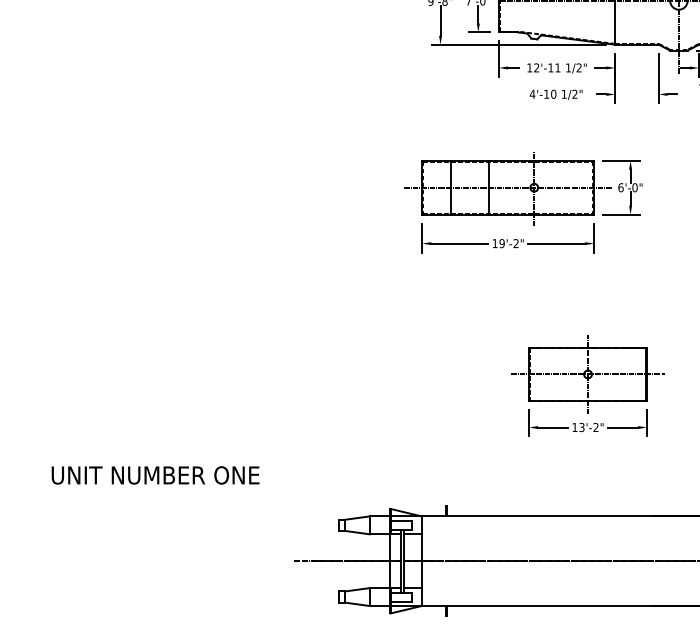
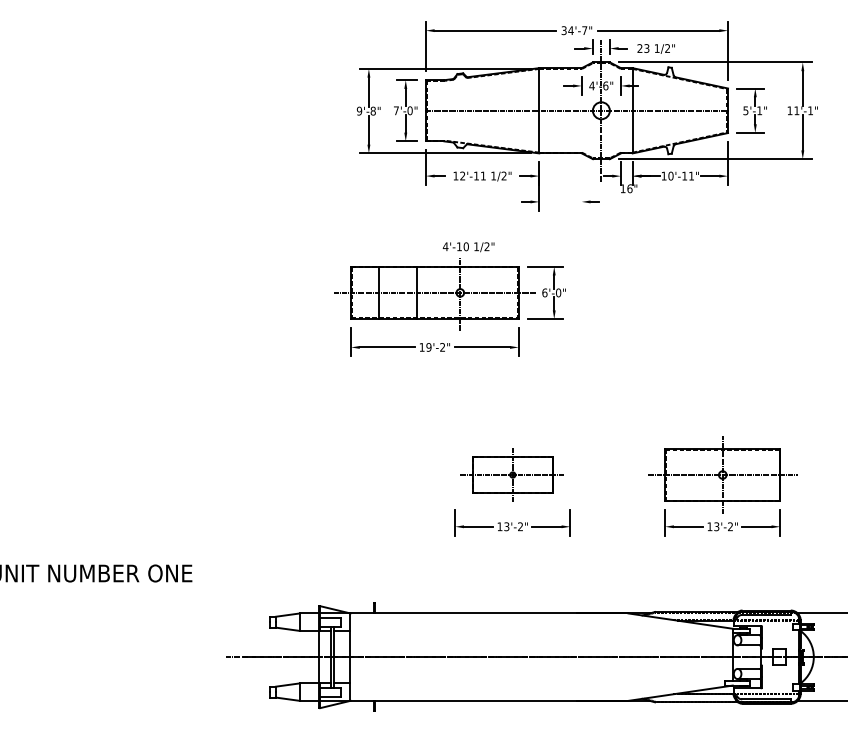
line: (658, 78) -> (581, 186), removed
text: (555, 95) -> (468, 247), moved
part: (587, 373) -> (512, 474), size x0.7

